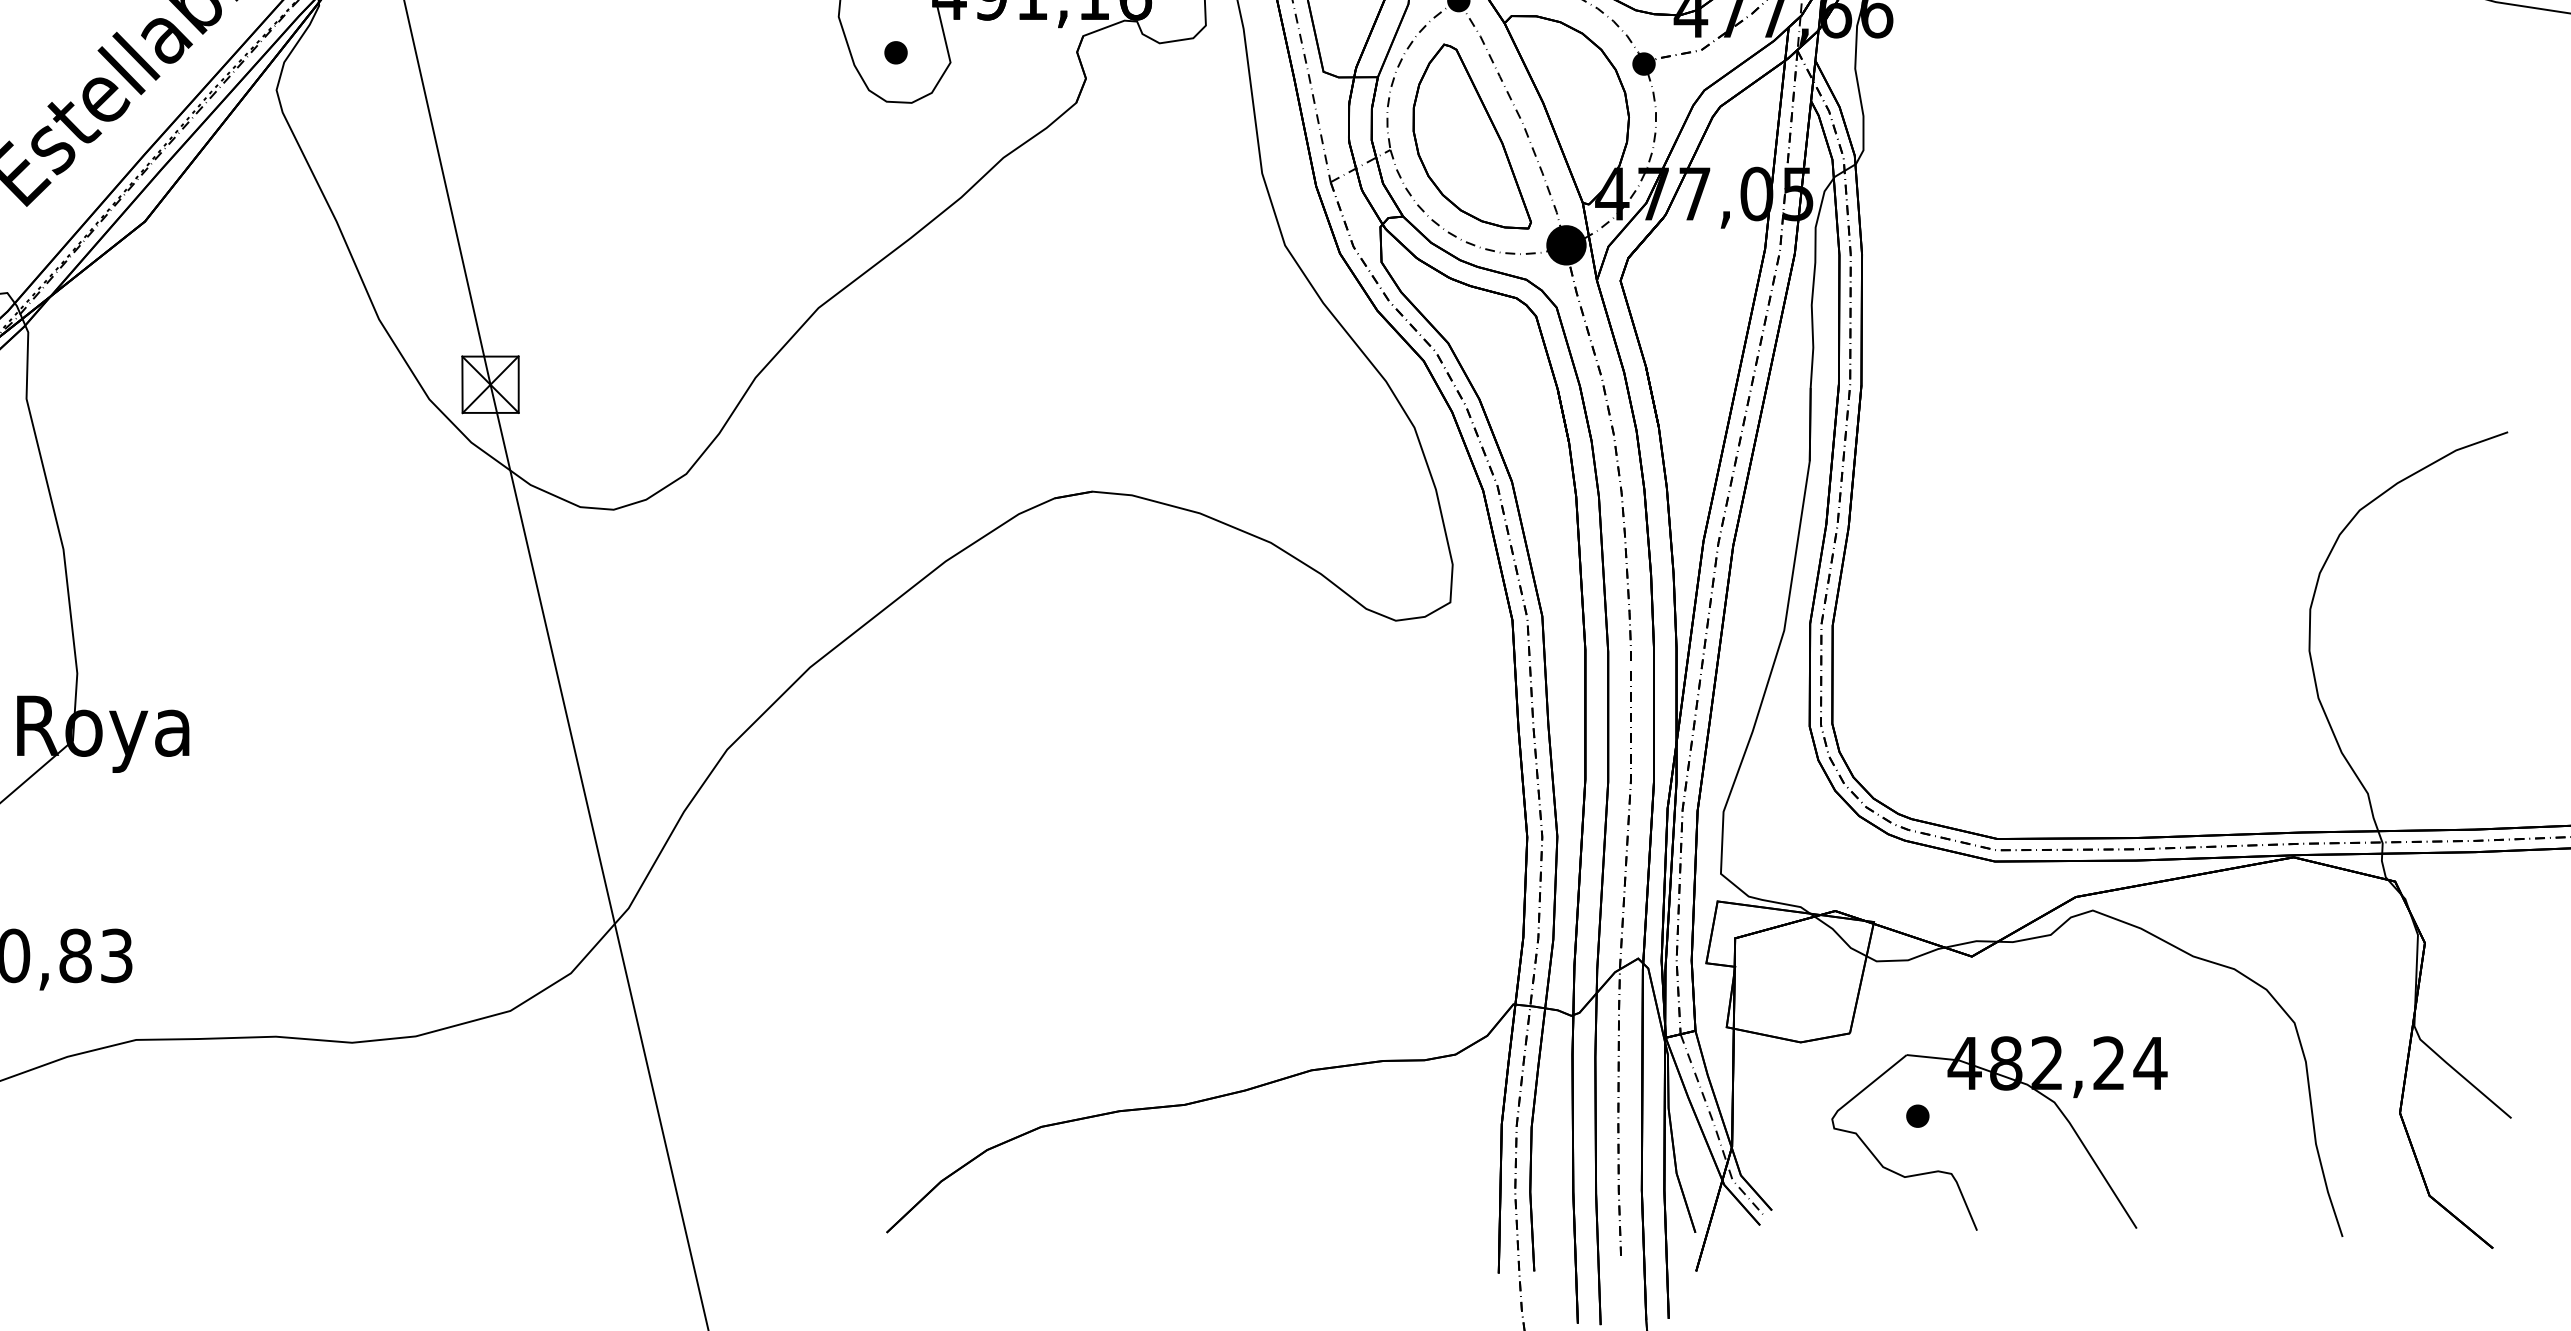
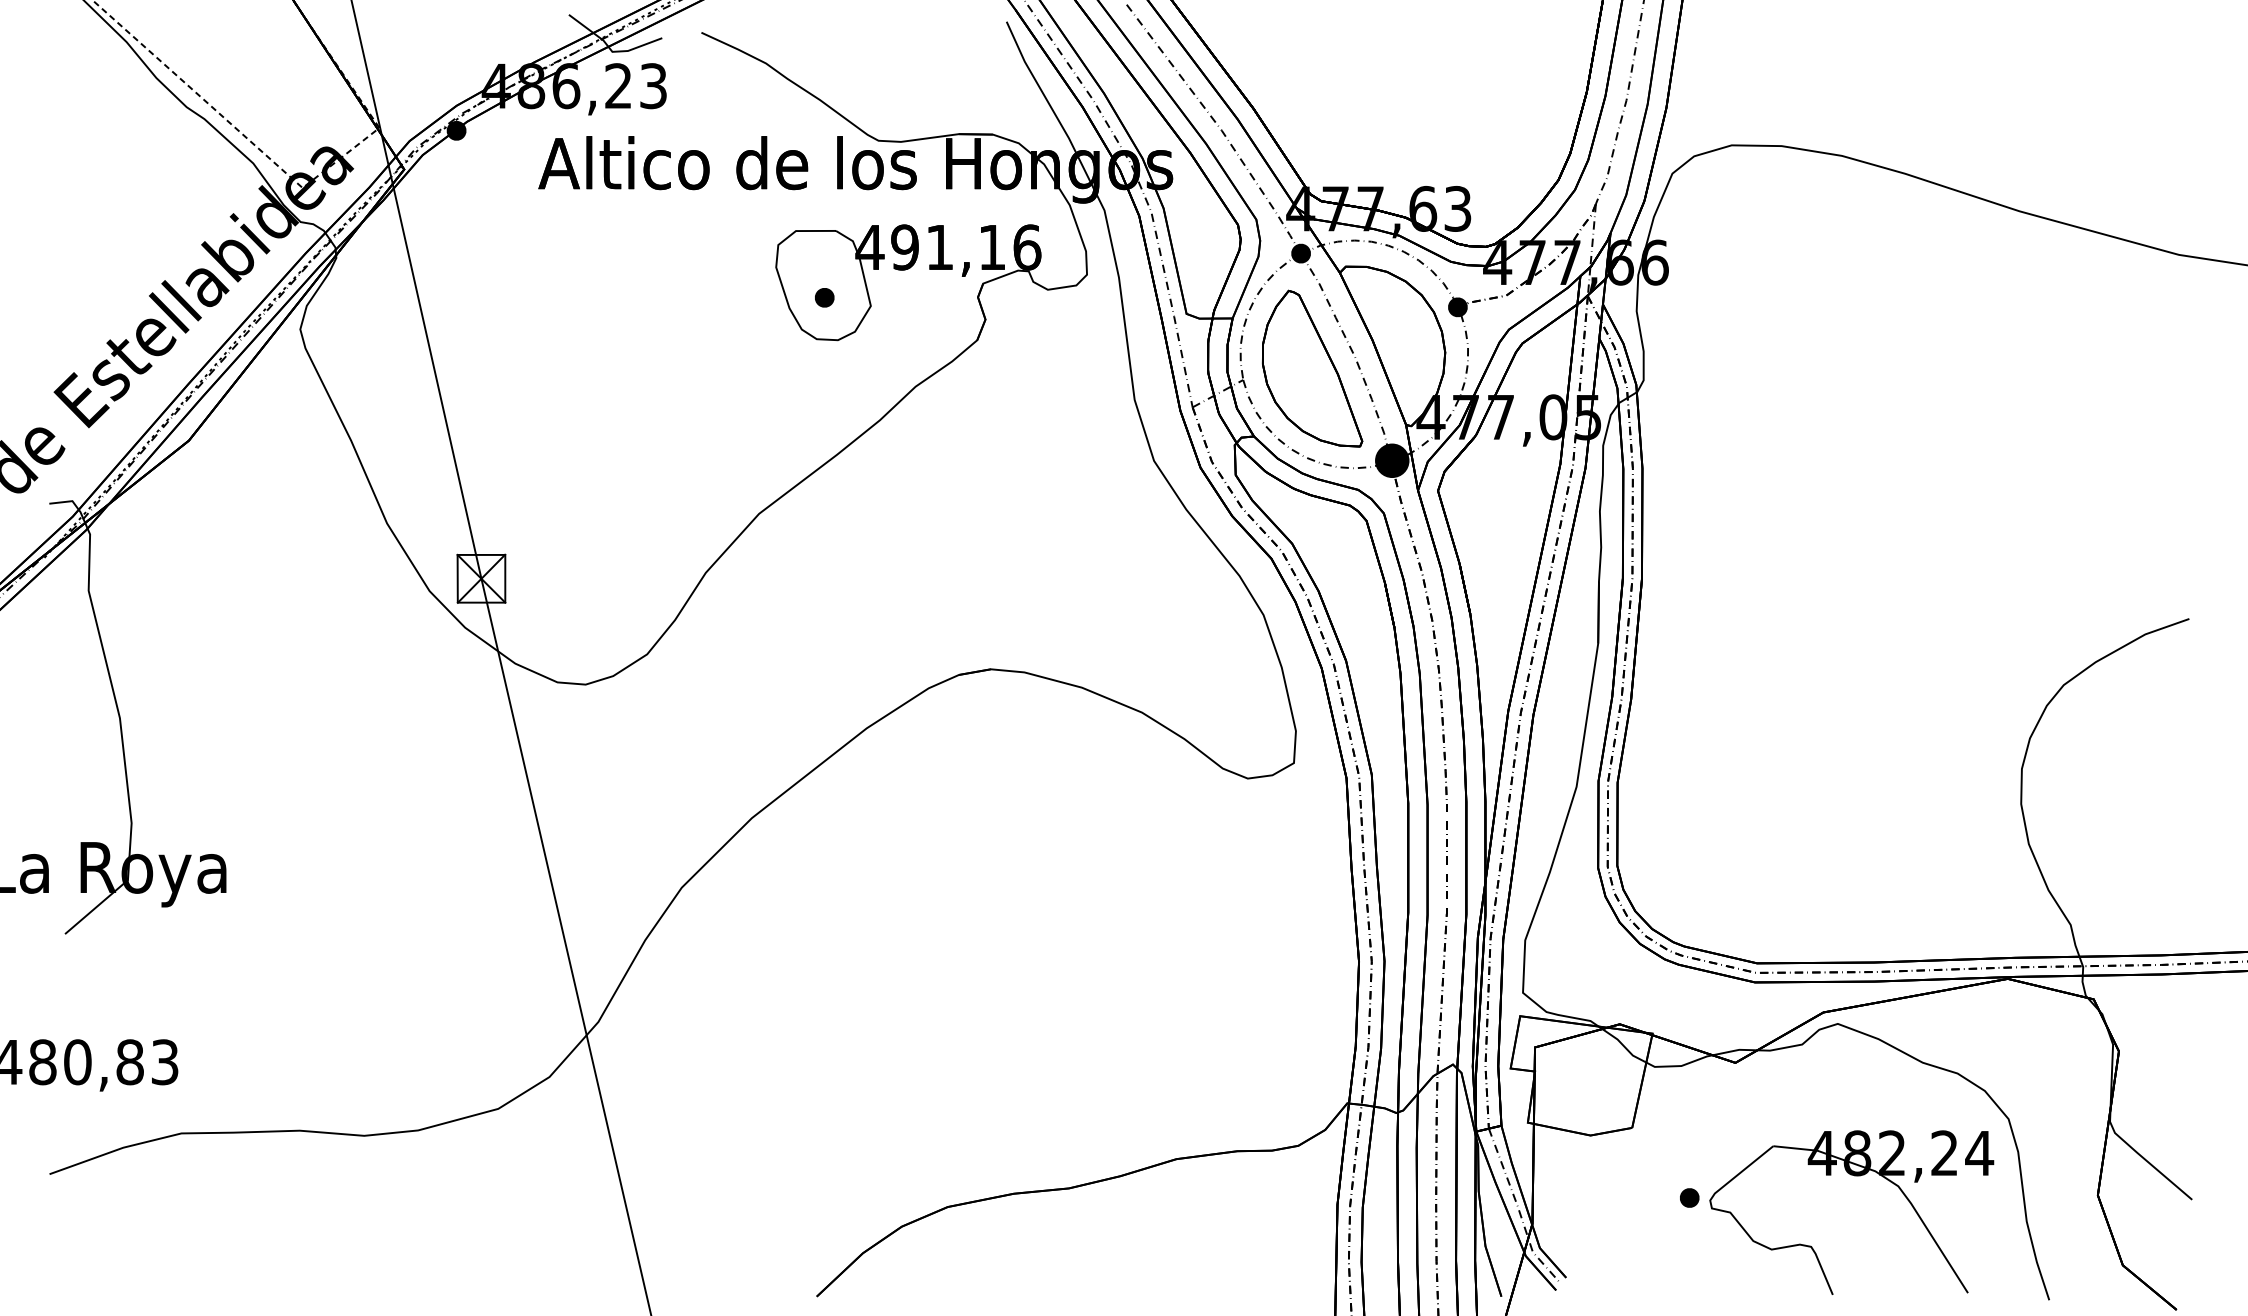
part: (2002, 1090) -> (1854, 1176), moved

